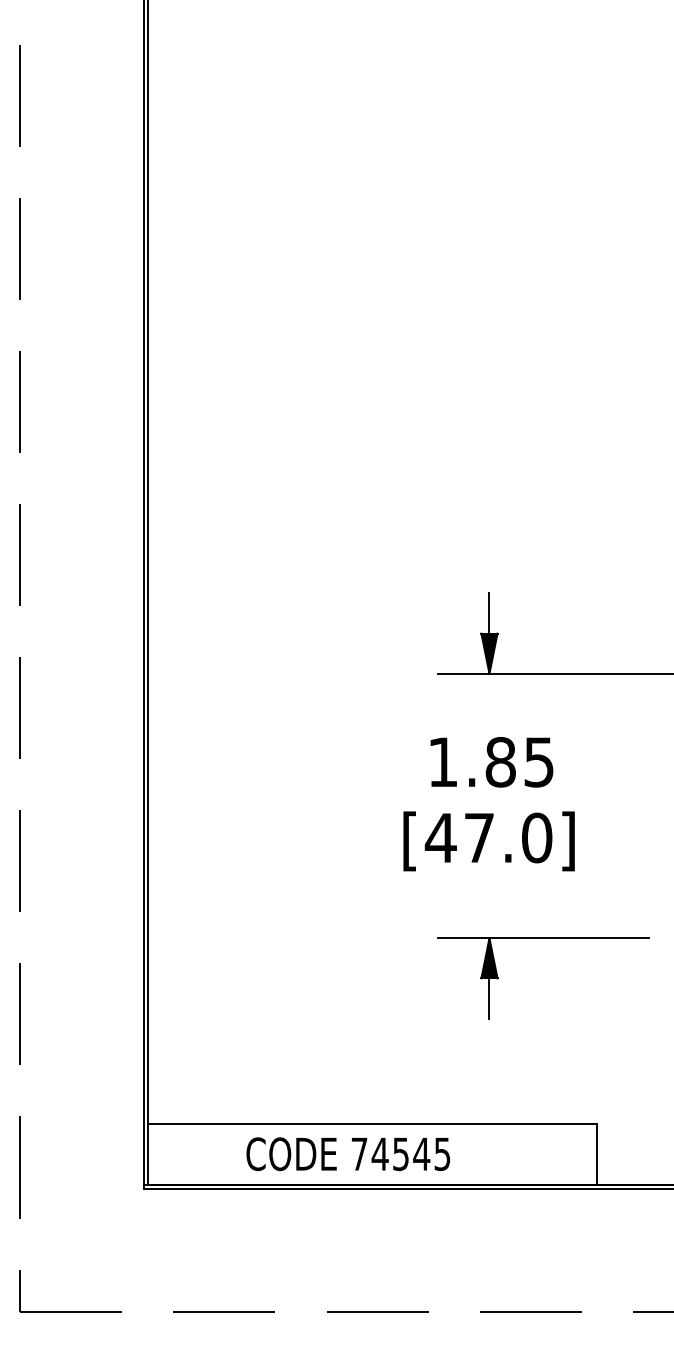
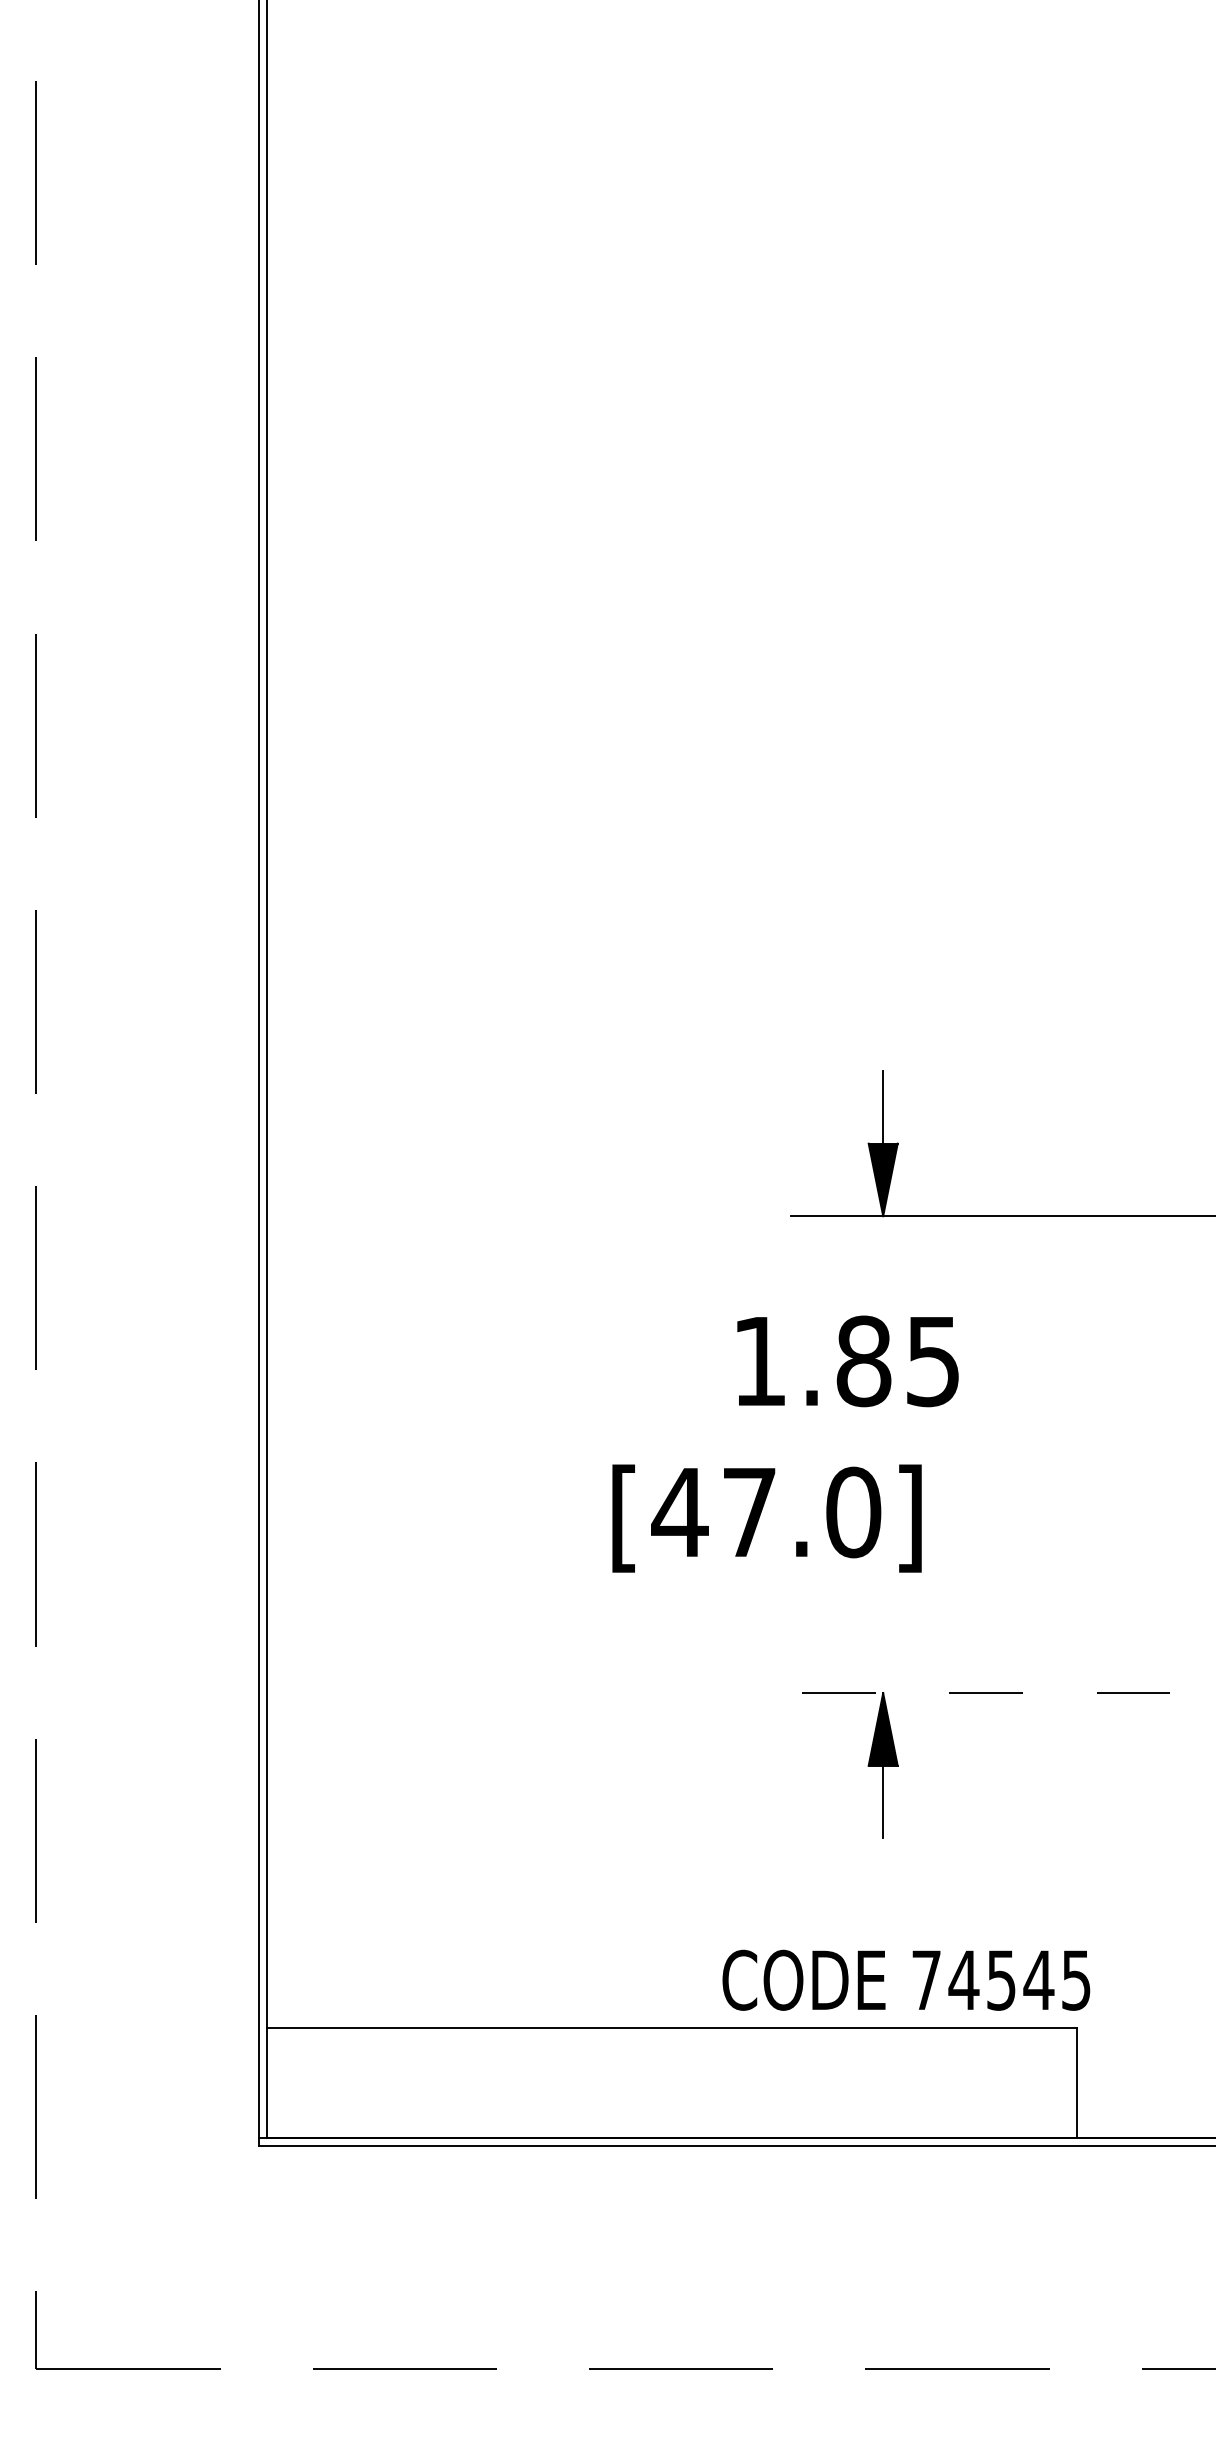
text: (491, 762) -> (847, 1361), moved
text: (488, 841) -> (765, 1518), moved
line: (543, 938) -> (980, 1693), solid -> dashed
text: (348, 1154) -> (906, 1980), moved

